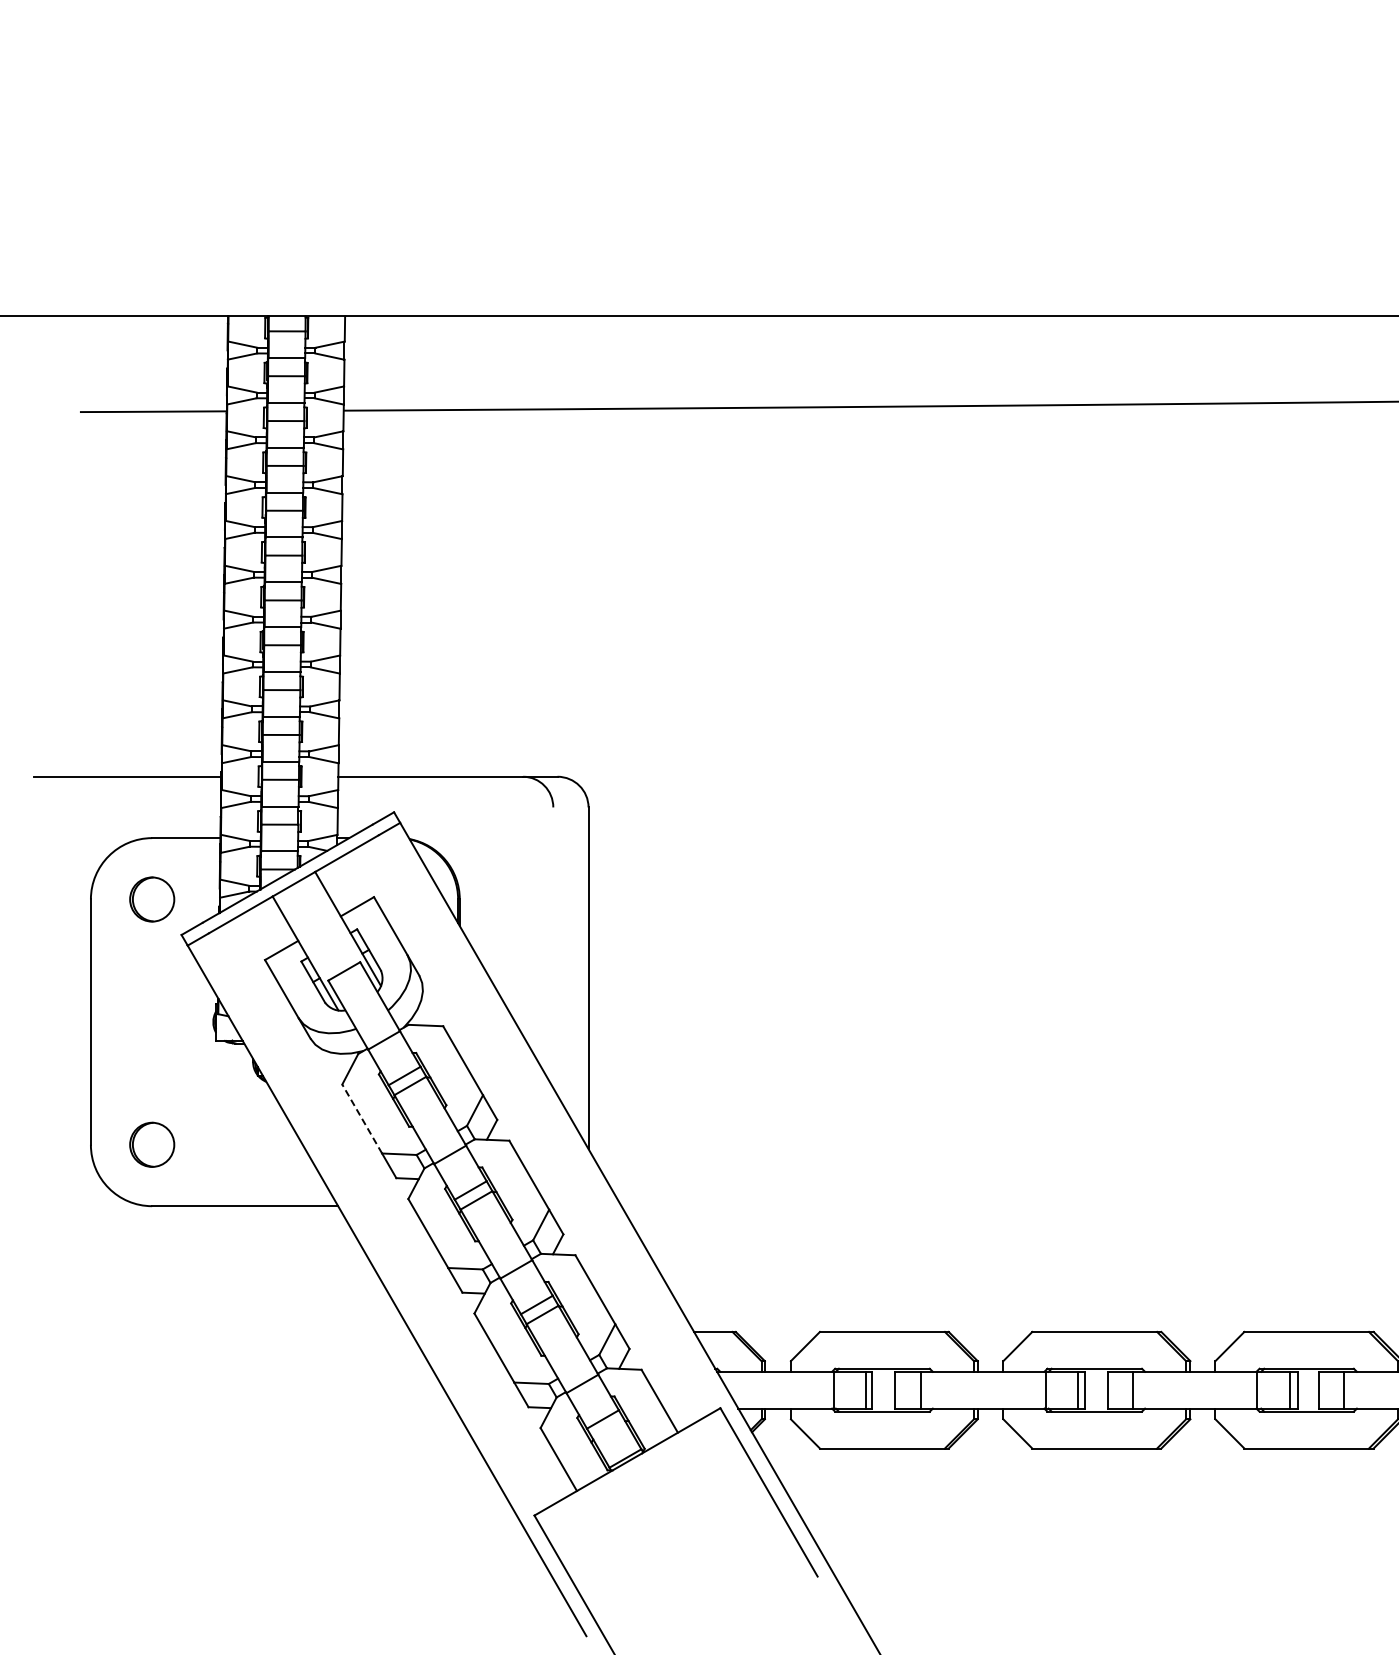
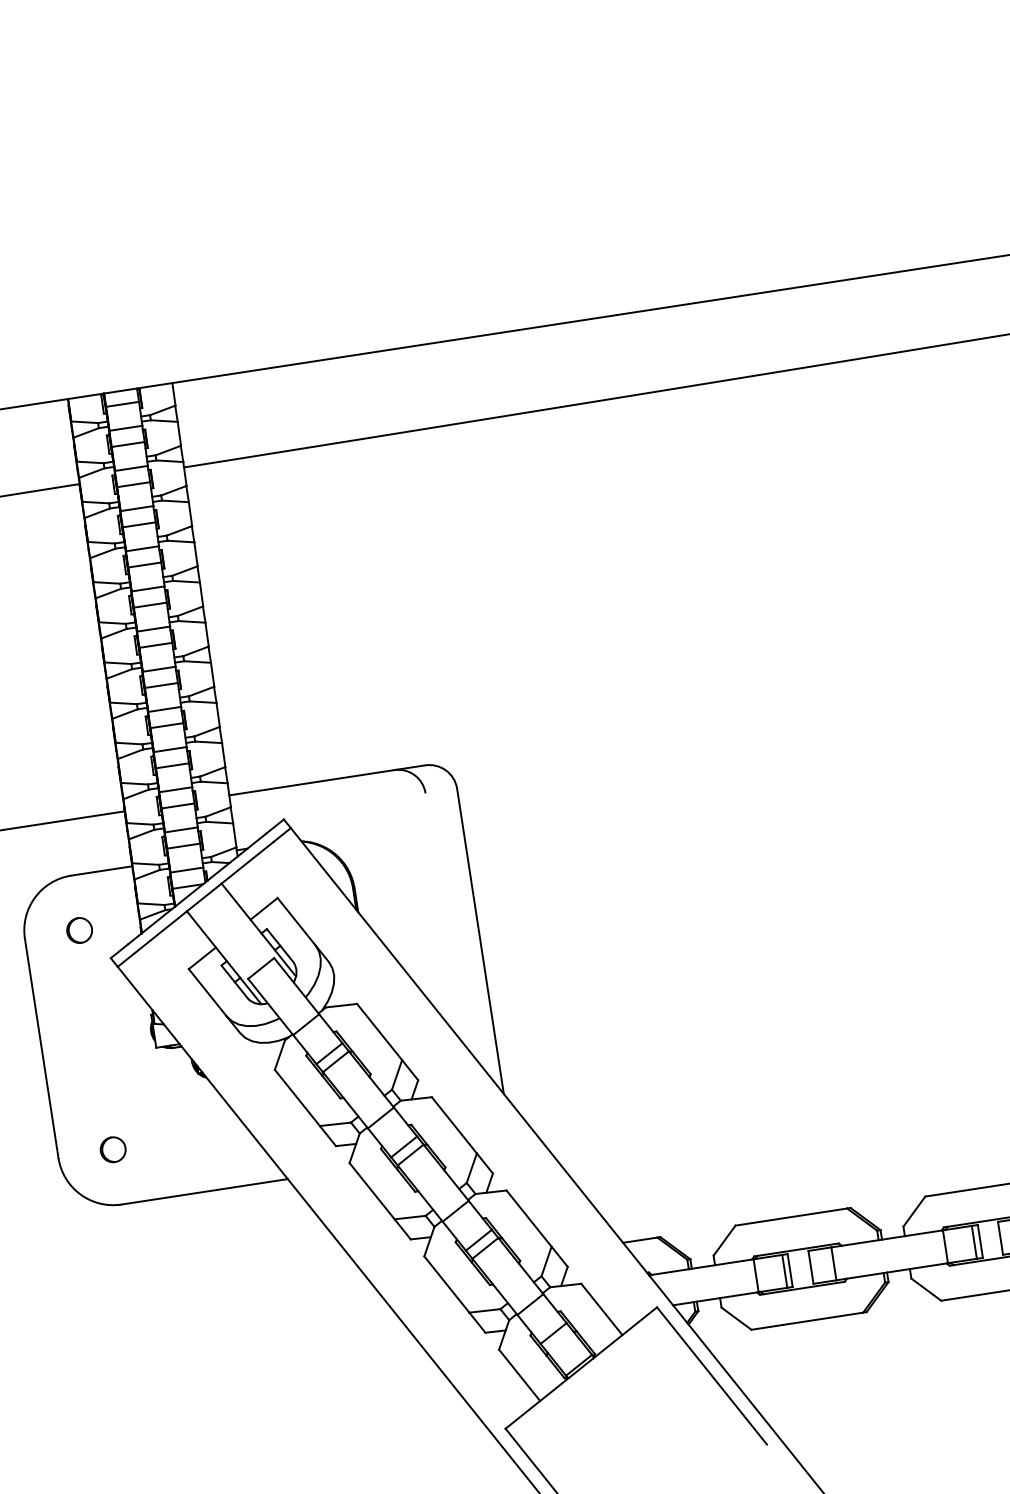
part: (151, 899) -> (79, 930), size x0.62
line: (362, 1119) -> (297, 1098), dashed -> solid
part: (151, 1144) -> (112, 1149), size x0.62

